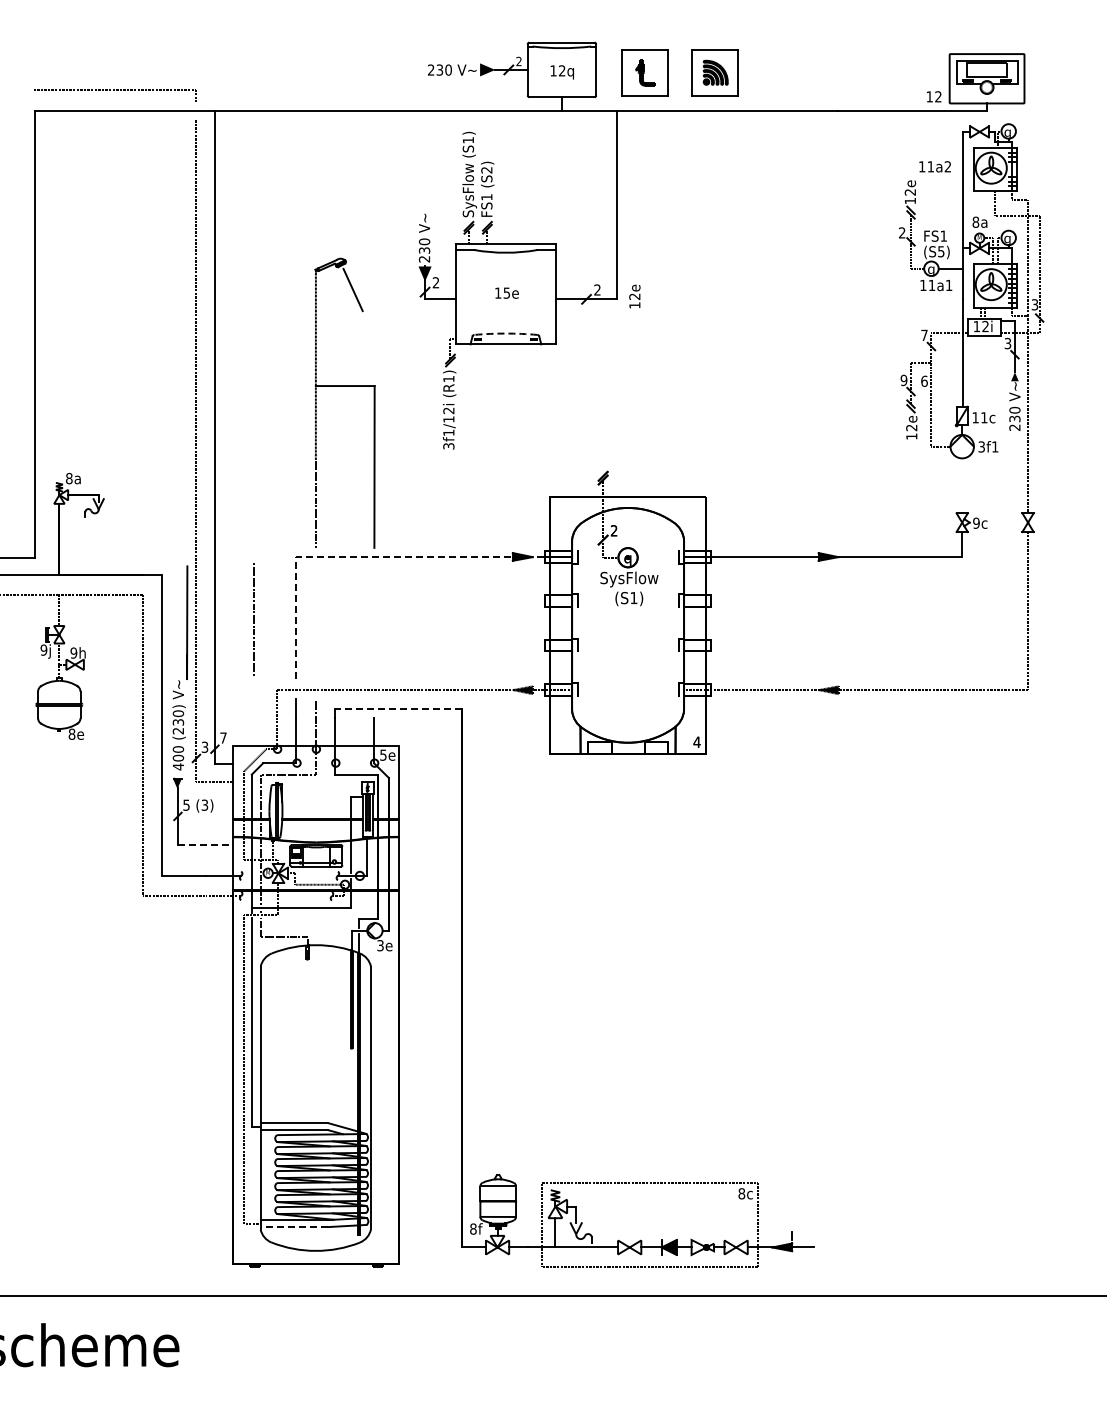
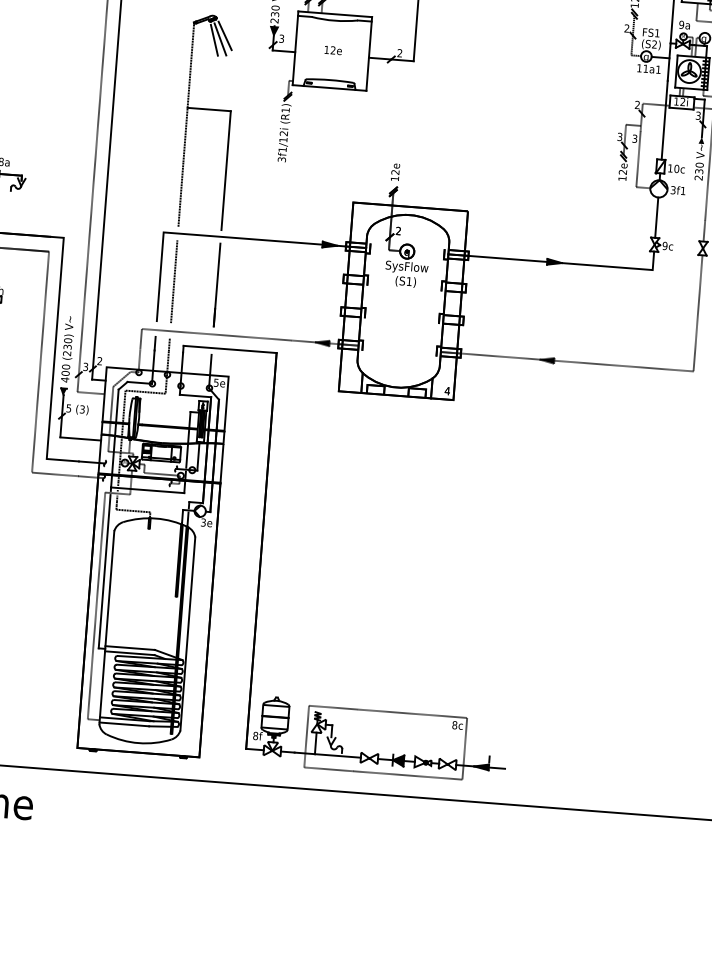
text: (975, 221) -> (681, 24), 8a -> 9a
text: (941, 251) -> (654, 44), (S5) -> (S2)
text: (435, 282) -> (281, 38), 2 -> 3
line: (358, 284) -> (224, 35), added
line: (344, 291) -> (213, 40), added
text: (506, 292) -> (332, 49), 15e -> 12e
text: (634, 296) -> (395, 172), moved
arc: (505, 333) -> (329, 79), dashed -> solid
text: (924, 334) -> (637, 104), 7 -> 2
text: (903, 379) -> (619, 136), 9 -> 3
text: (924, 381) -> (634, 138), 6 -> 3
text: (984, 417) -> (676, 168), 11c -> 10c
line: (962, 485) -> (656, 217), added
line: (358, 557) -> (209, 236), dashed -> solid
line: (253, 619) -> (173, 281), moved
line: (187, 622) -> (217, 284), moved
line: (398, 708) -> (230, 349), dashed -> solid
text: (223, 737) -> (99, 360), 7 -> 2
line: (205, 845) -> (80, 439), dashed -> solid
line: (294, 1227) -> (124, 724), dashed -> solid

